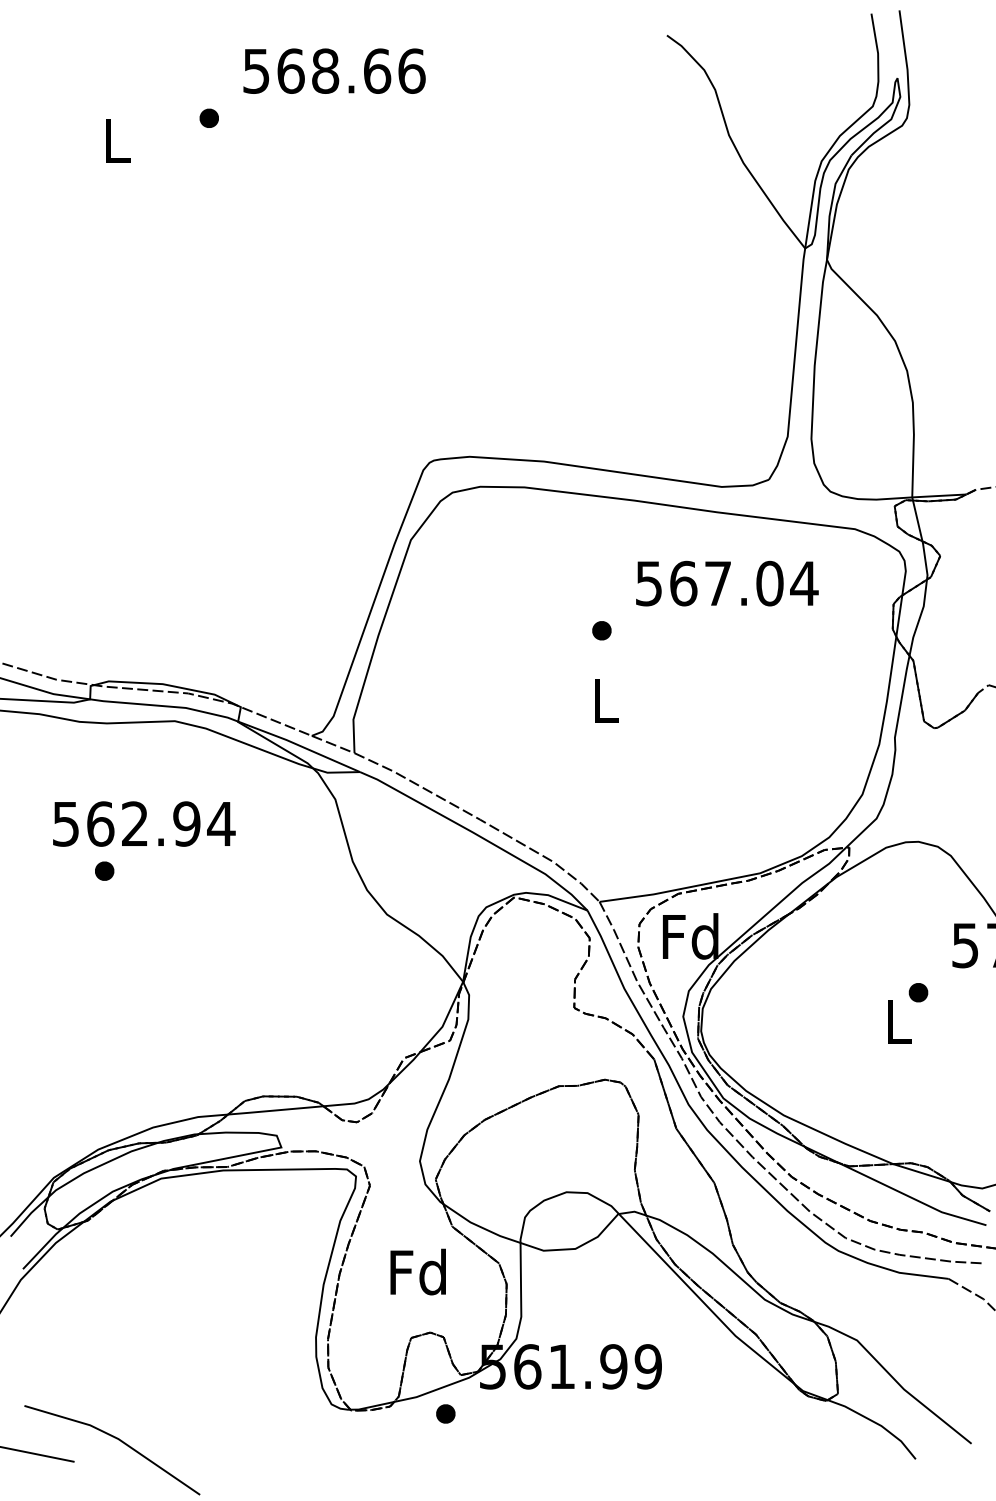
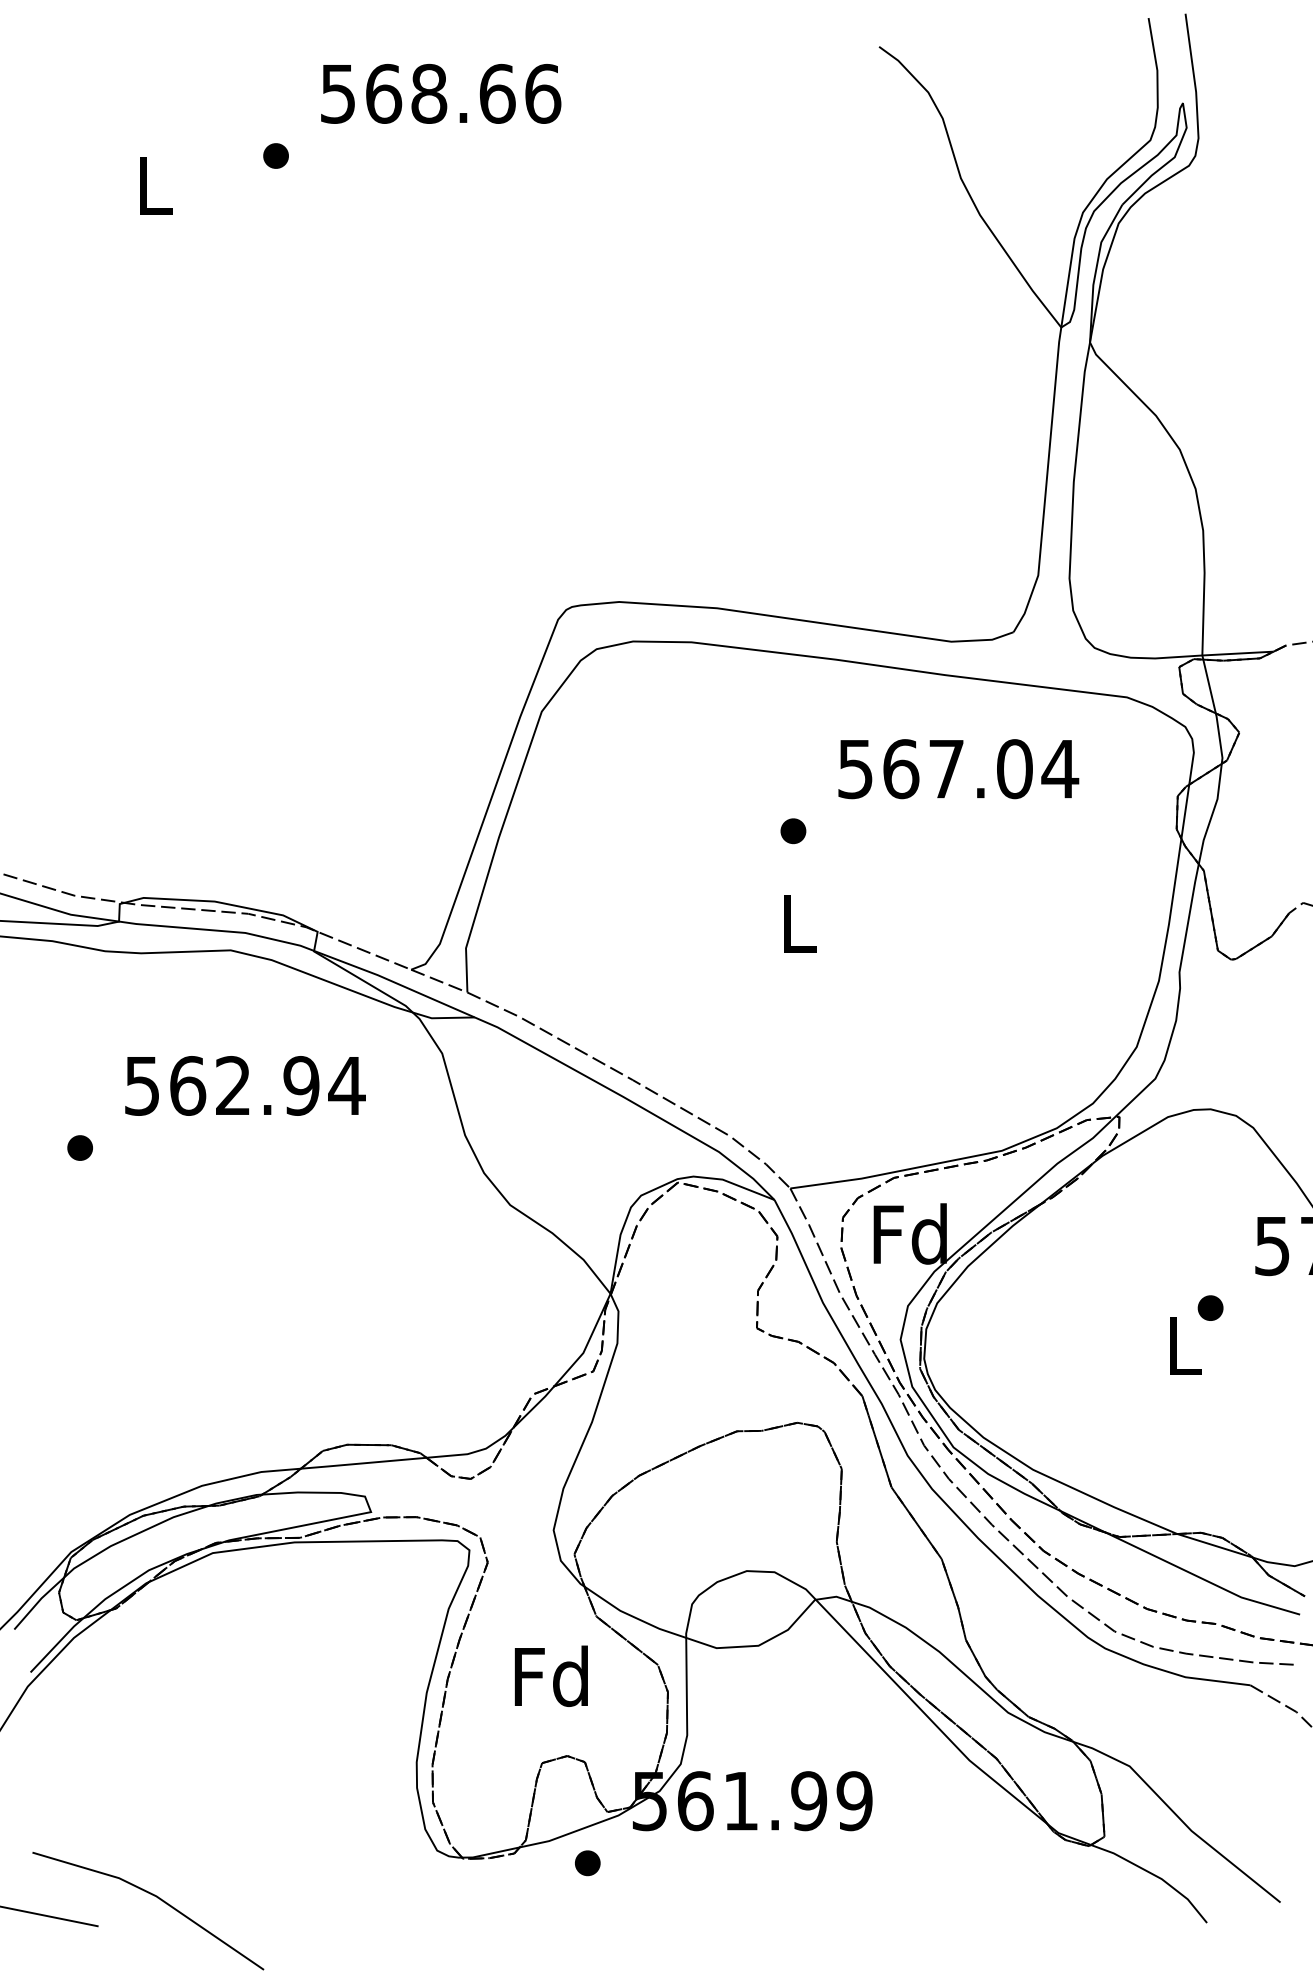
text: (144, 823) -> (245, 1085), moved
part: (104, 870) -> (79, 1147), moved

